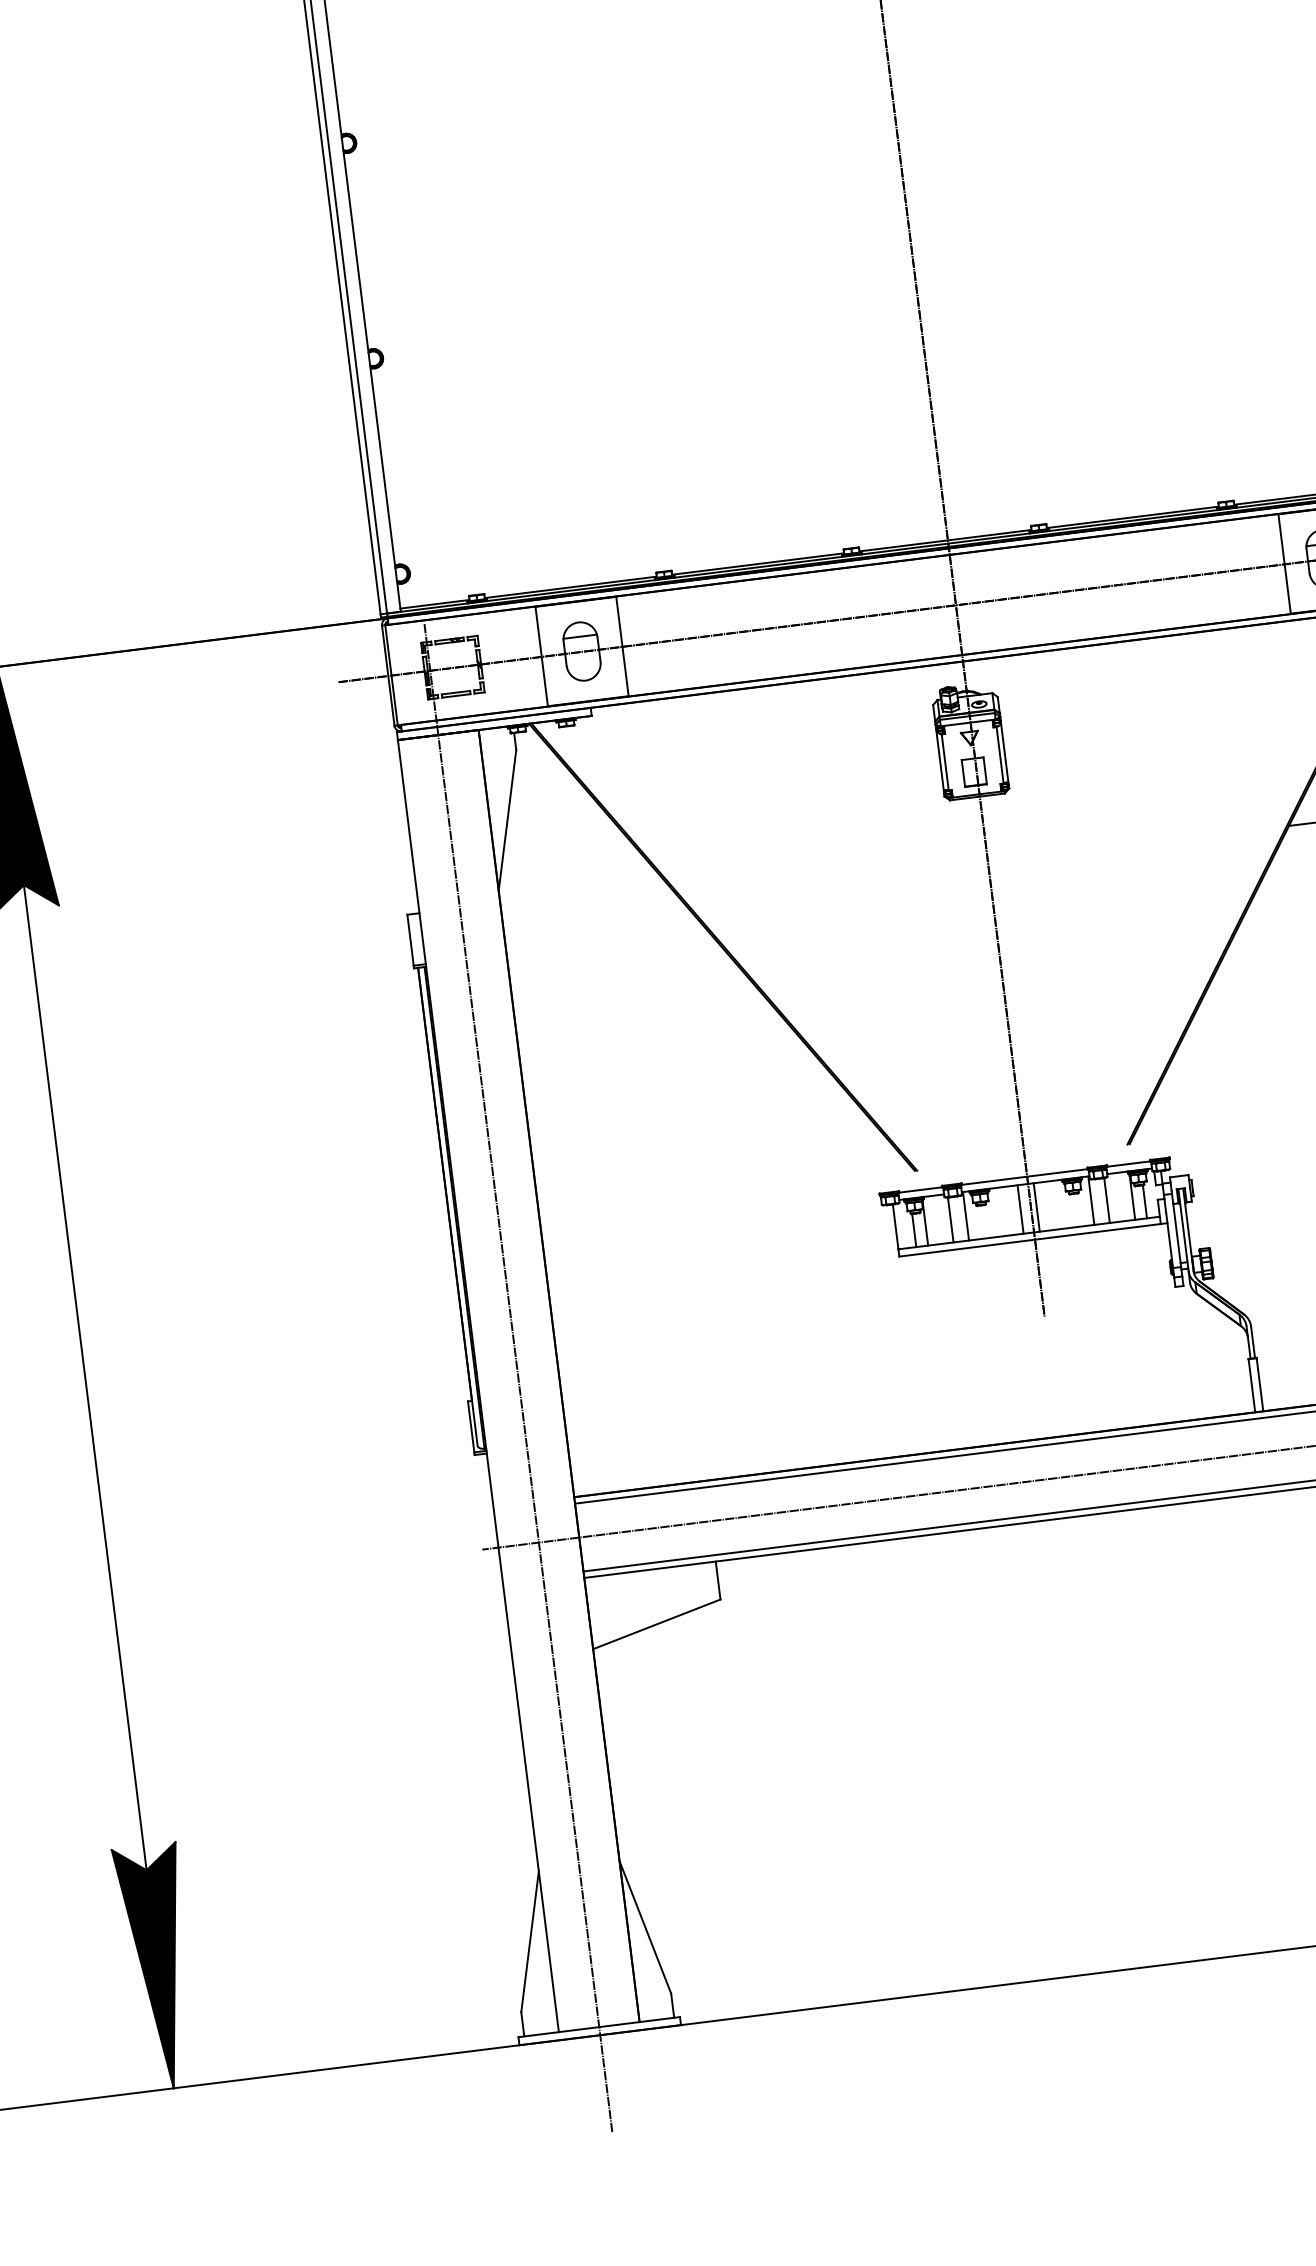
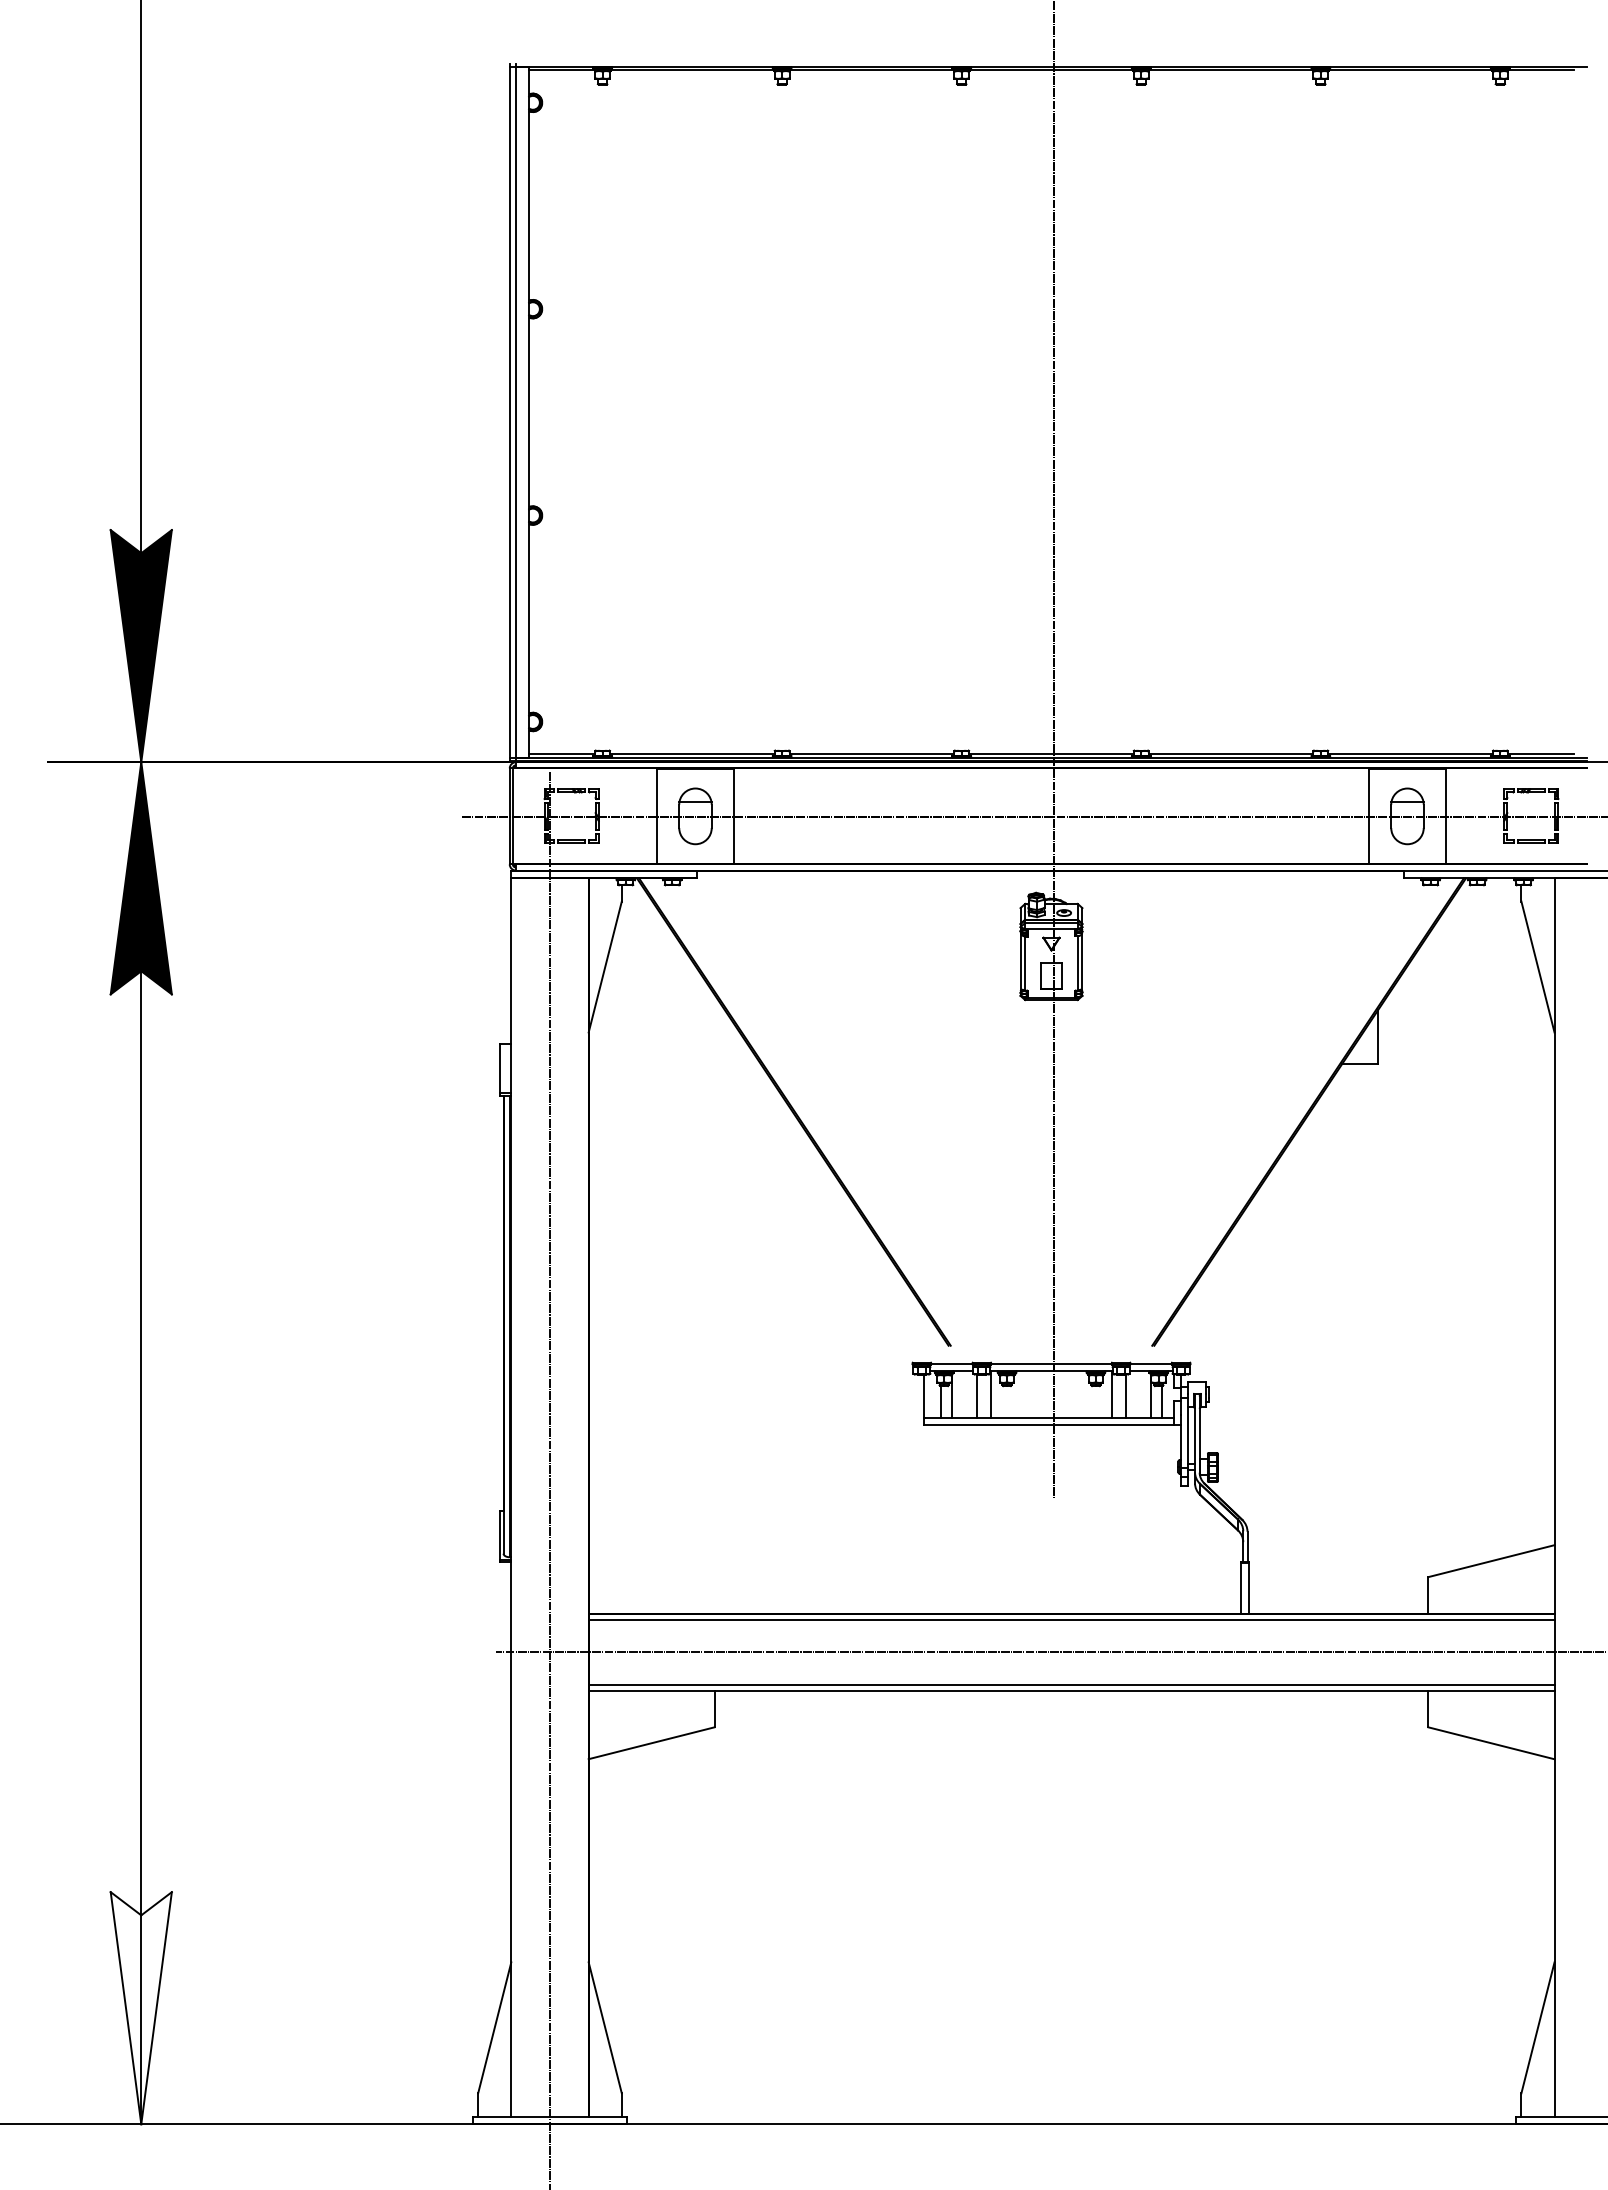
line: (1037, 1207) -> (1059, 1394), removed
line: (1020, 1209) -> (1043, 1394), removed
fill: (157, 1967) -> (140, 2008), removed

